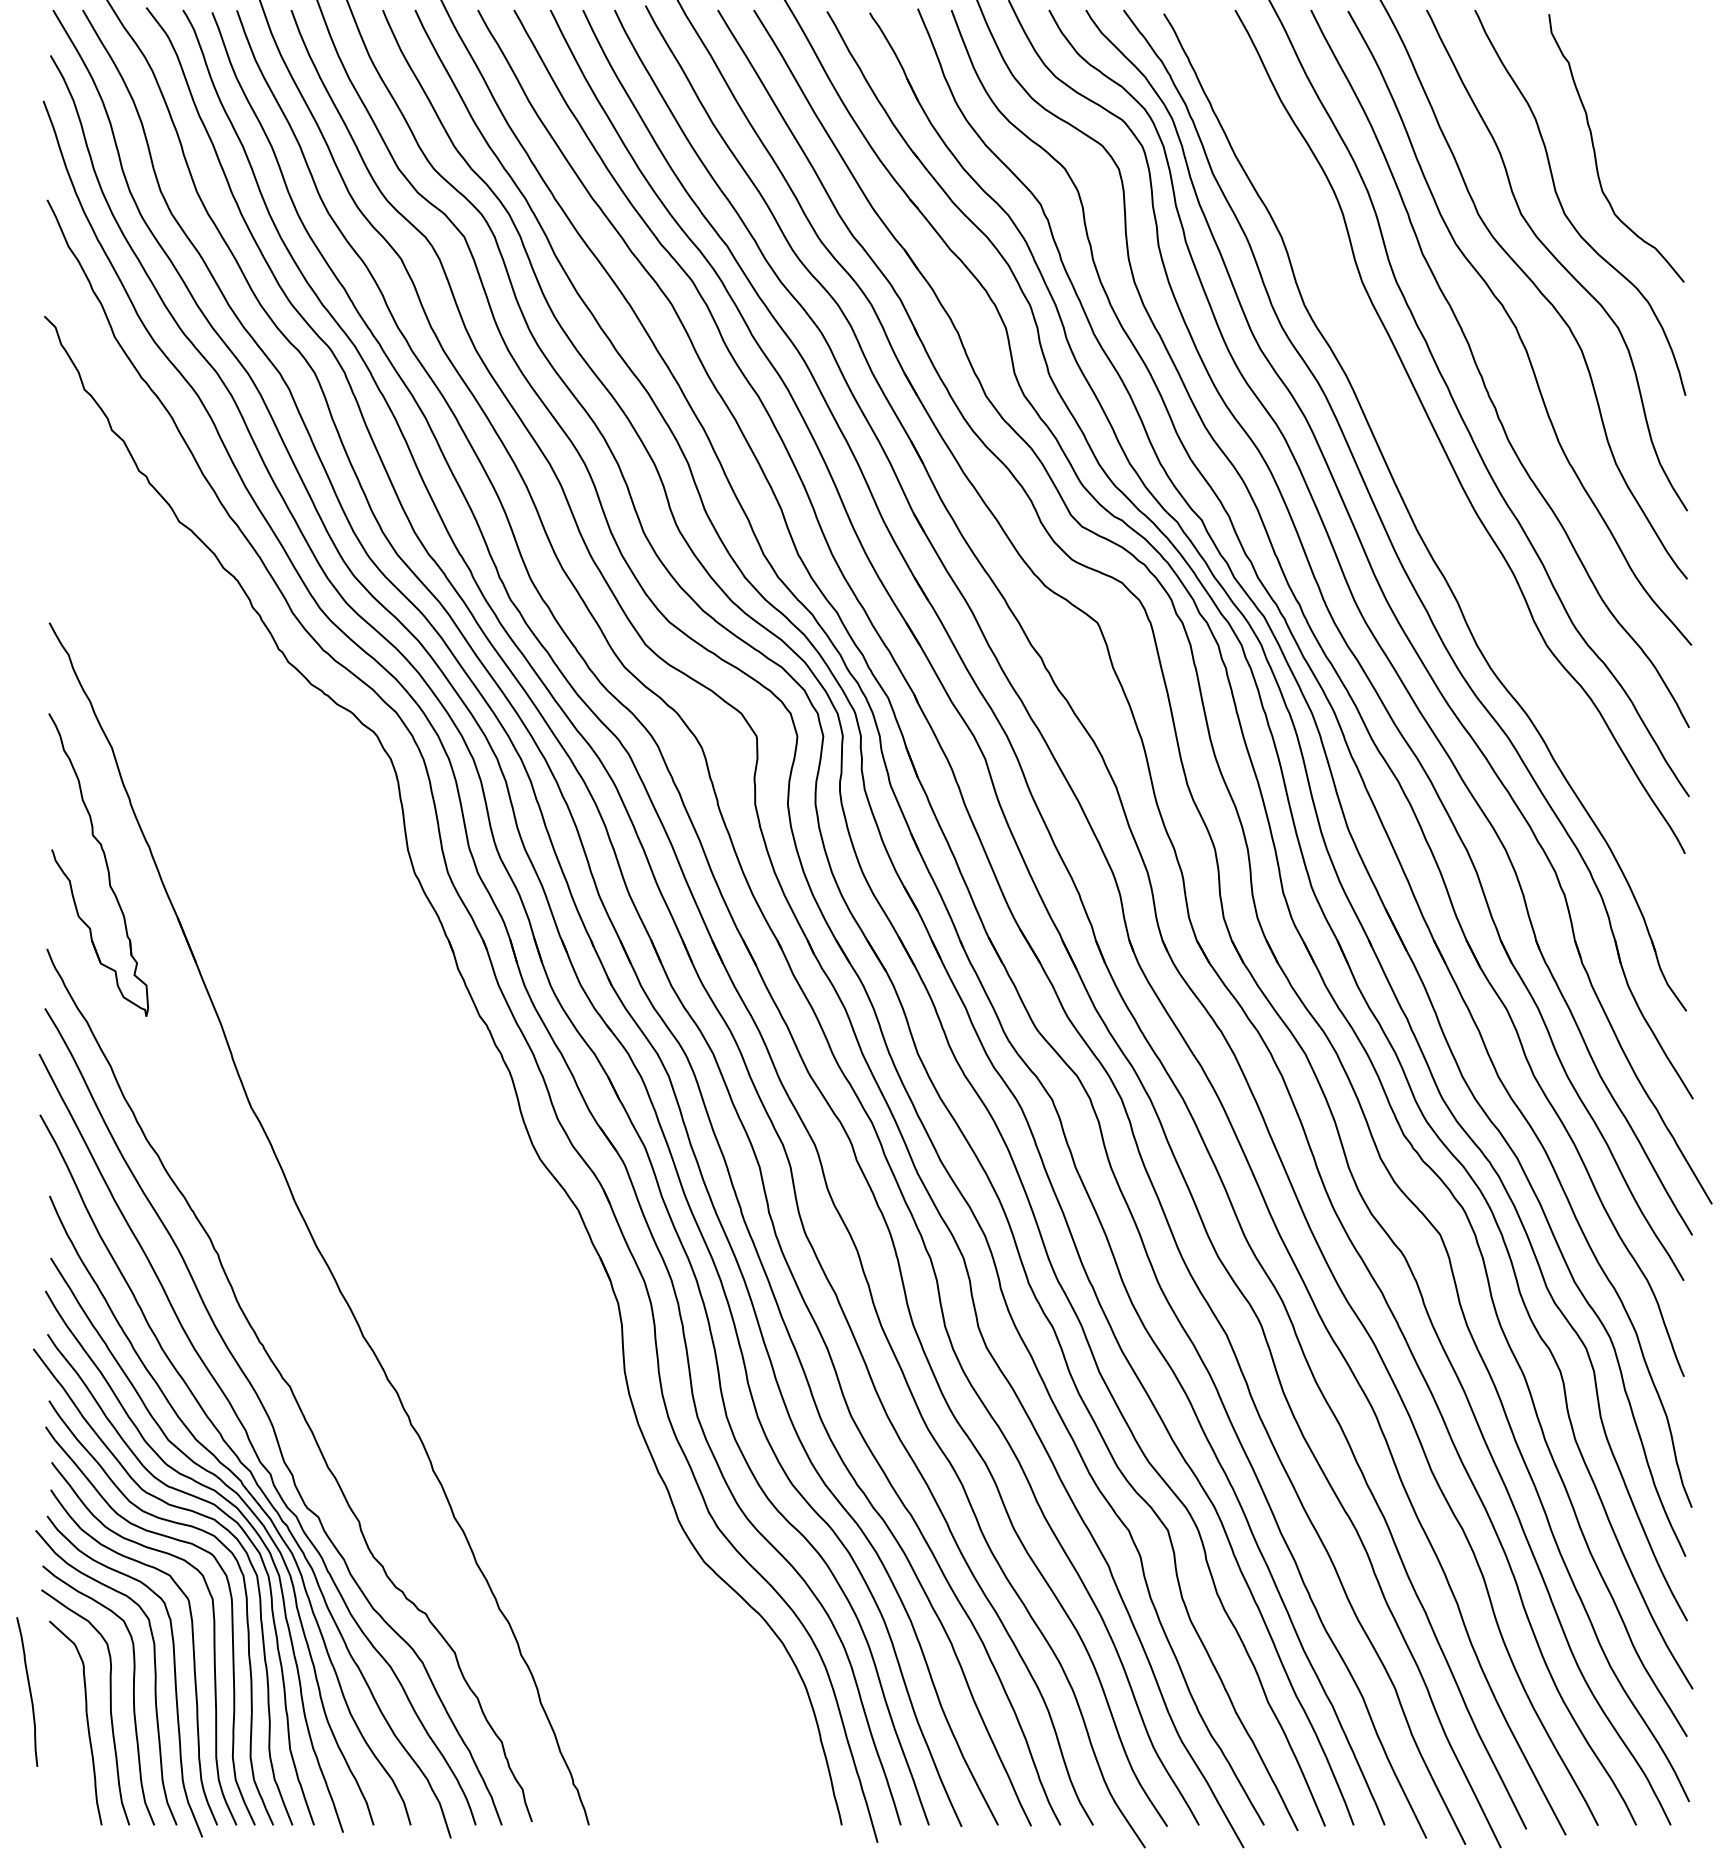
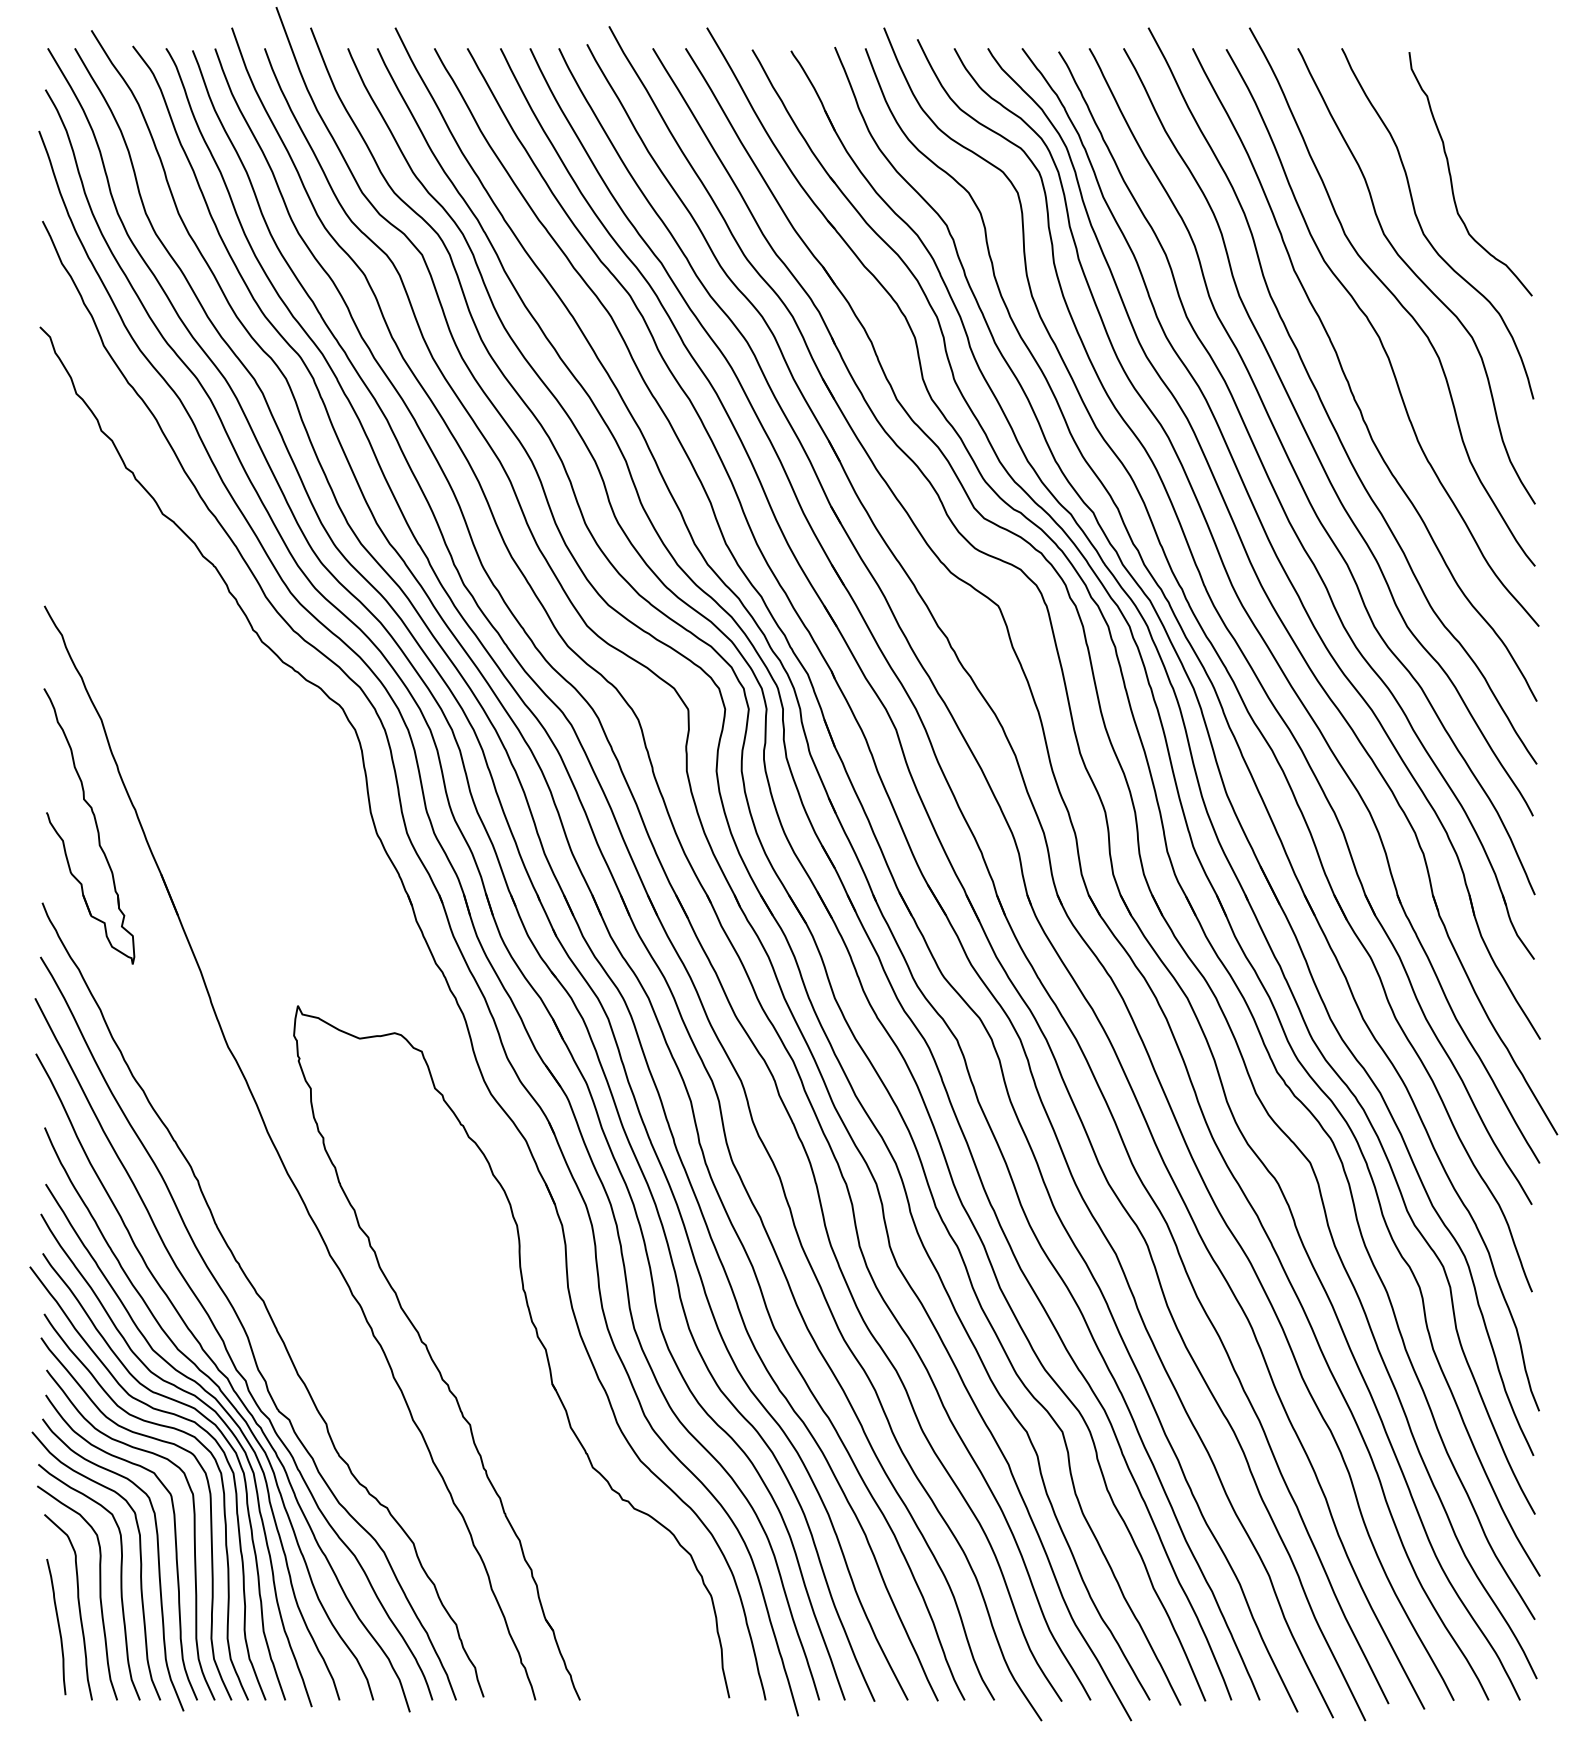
curve: (1428, 482) -> (1299, 478), added
part: (591, 1427) -> (537, 1338), added
curve: (29, 1691) -> (58, 1626), moved

